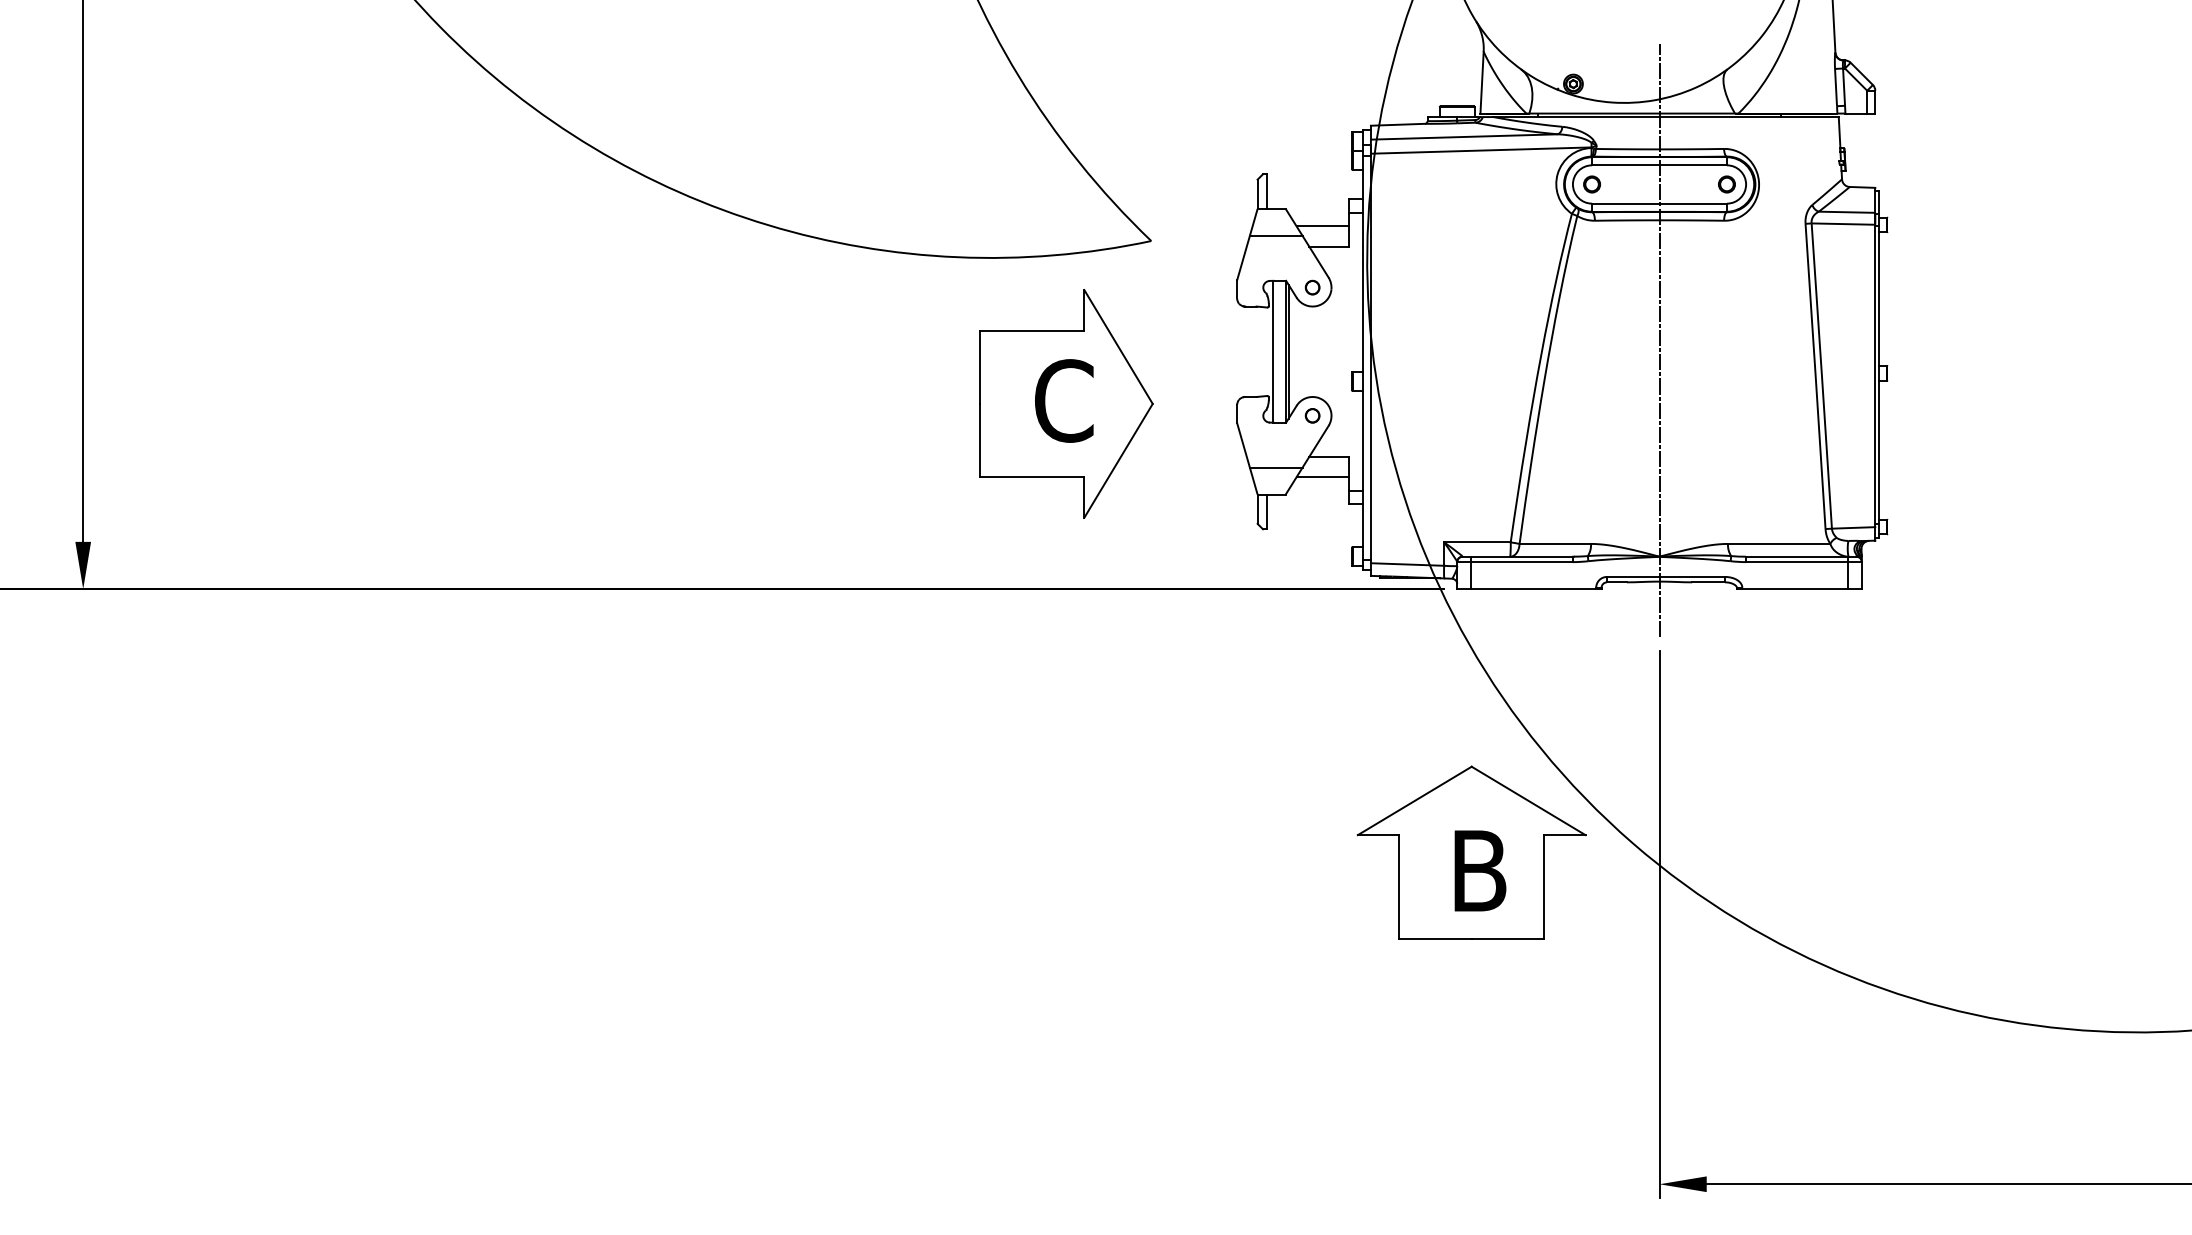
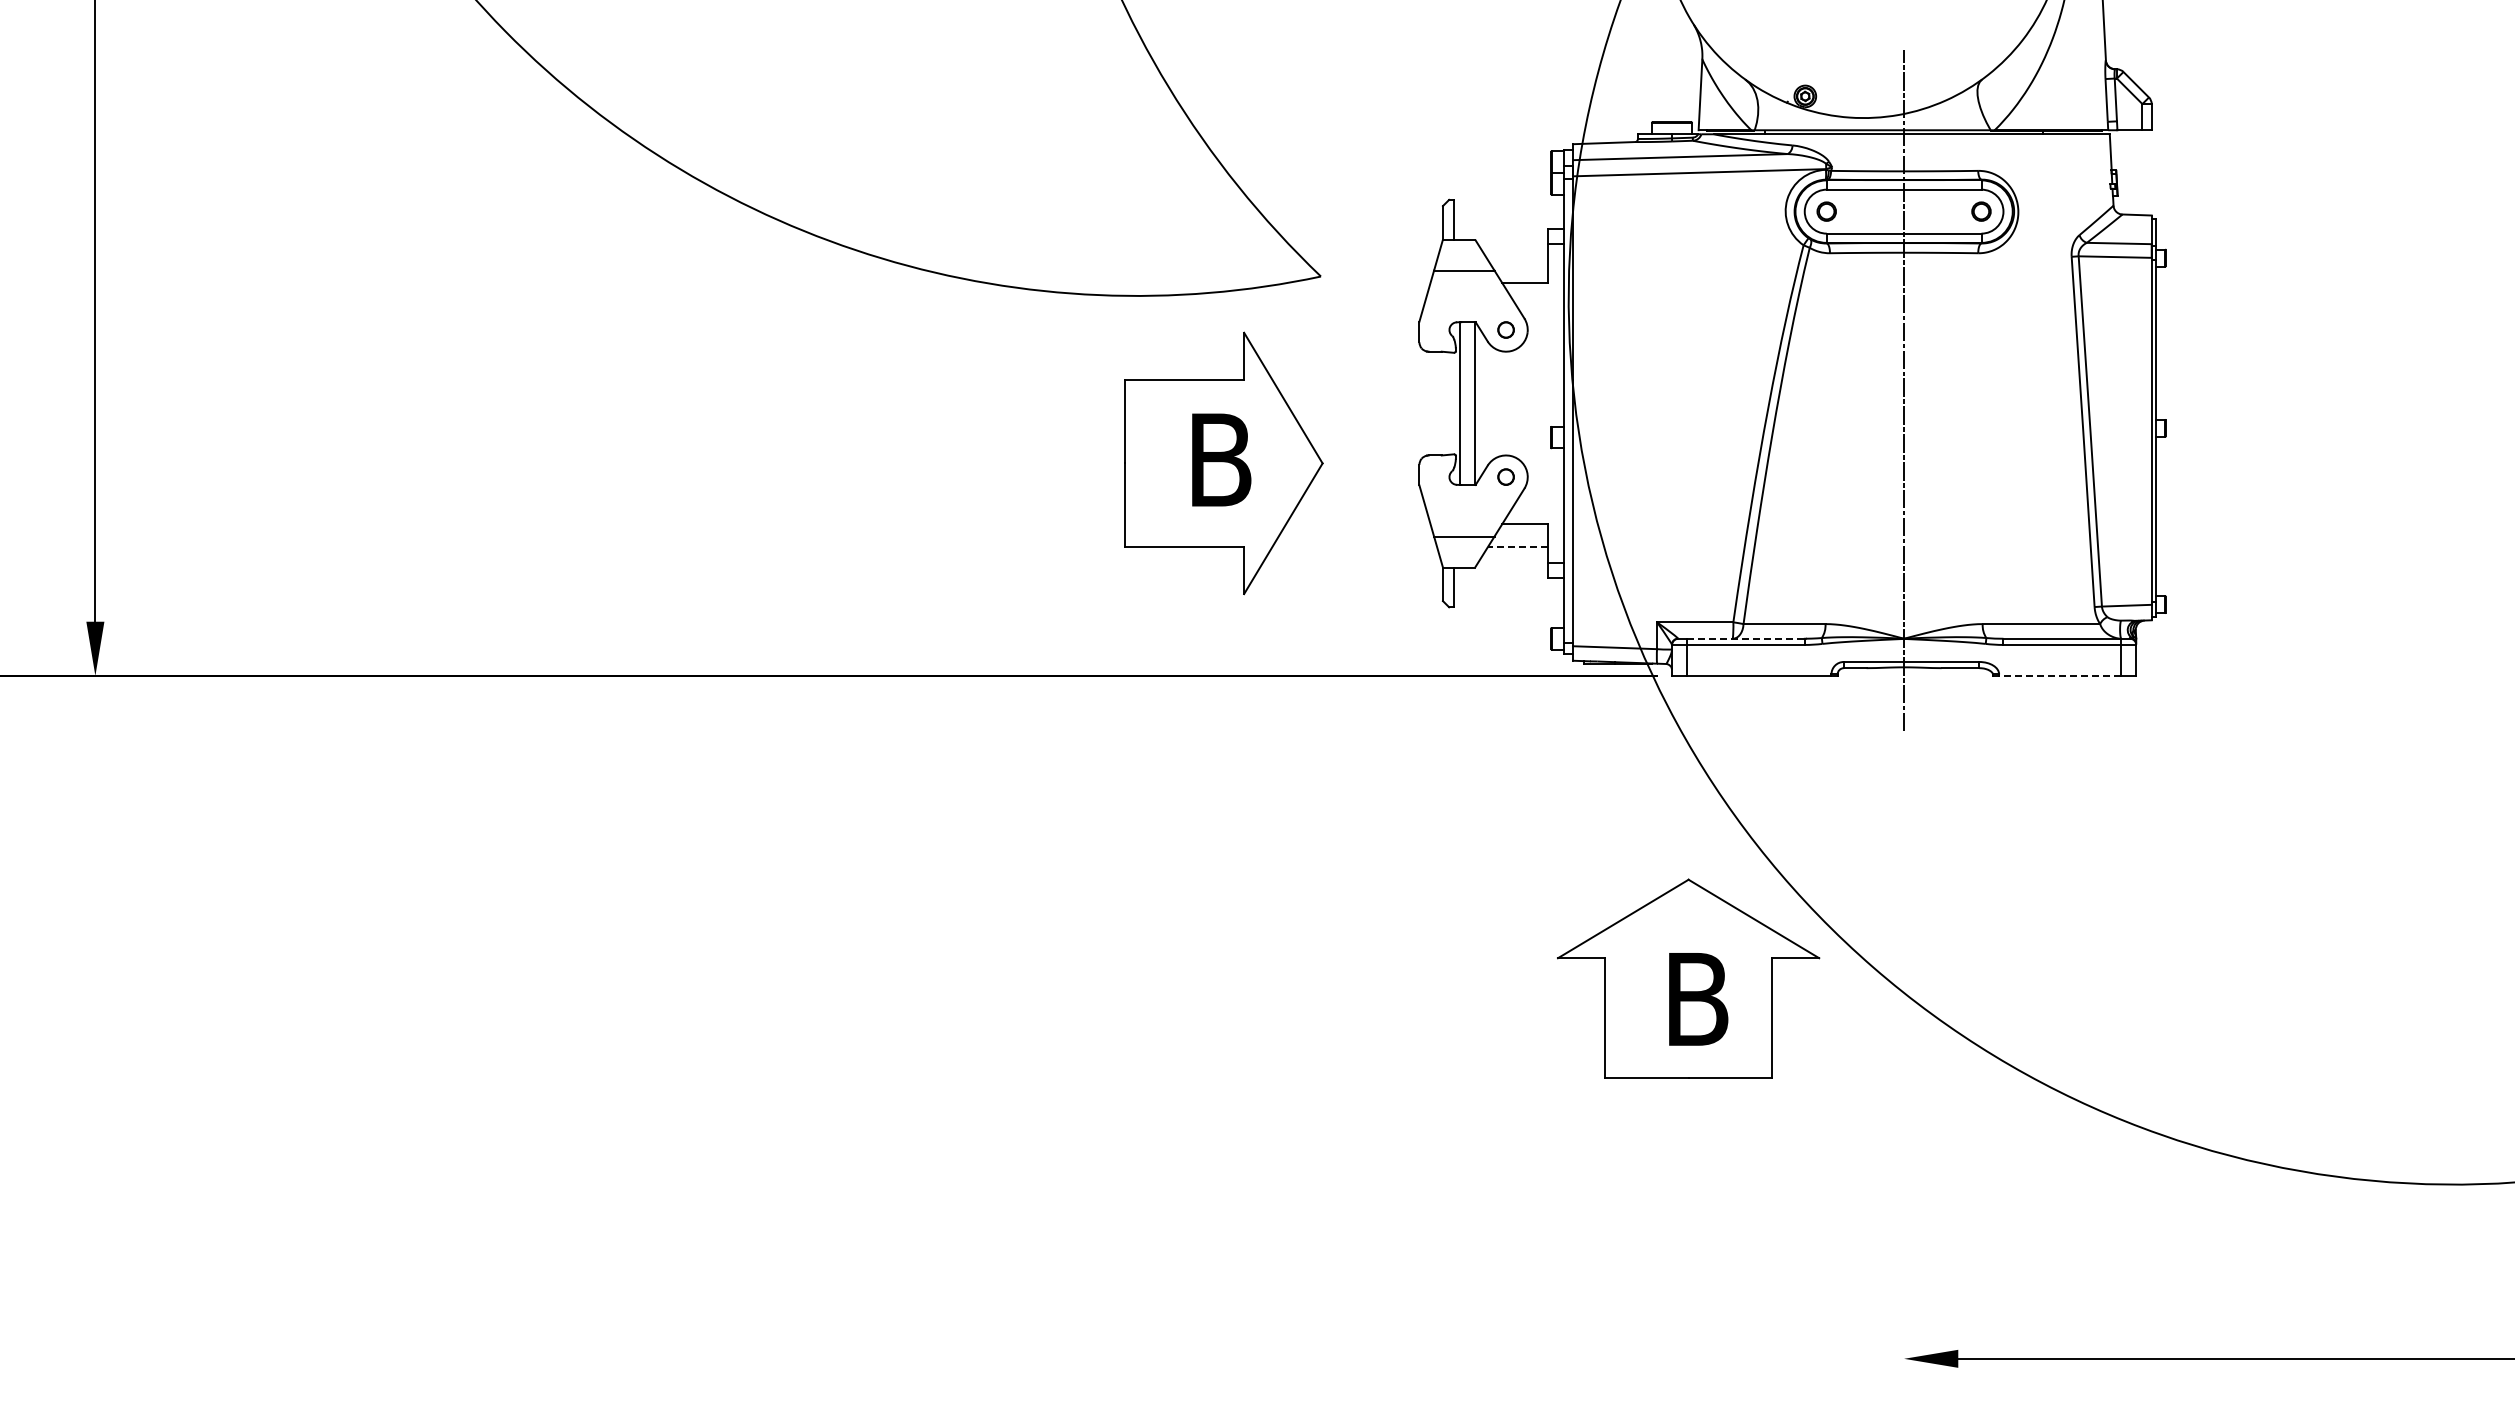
line: (1322, 226) -> (1517, 259), removed
line: (1288, 351) -> (1478, 403), removed
text: (1063, 401) -> (1220, 460), C -> B
line: (1322, 477) -> (1517, 547), solid -> dashed
line: (1522, 556) -> (1746, 638), solid -> dashed
line: (1794, 588) -> (2059, 675), solid -> dashed
line: (1659, 924) -> (1904, 1060), removed

